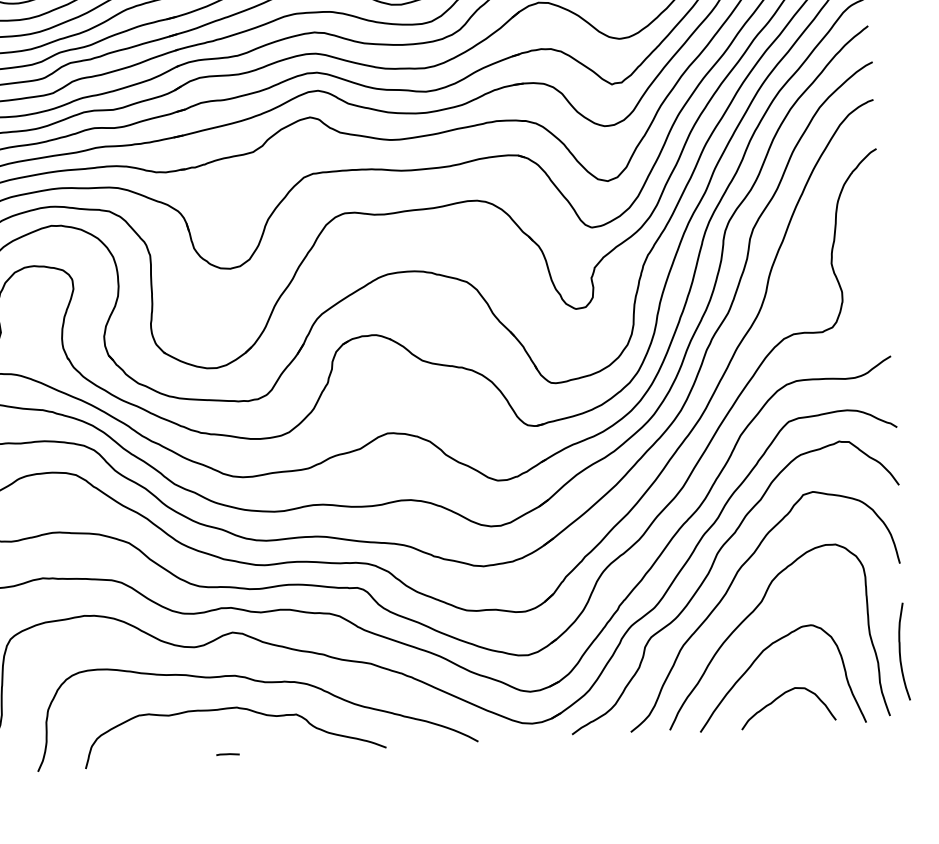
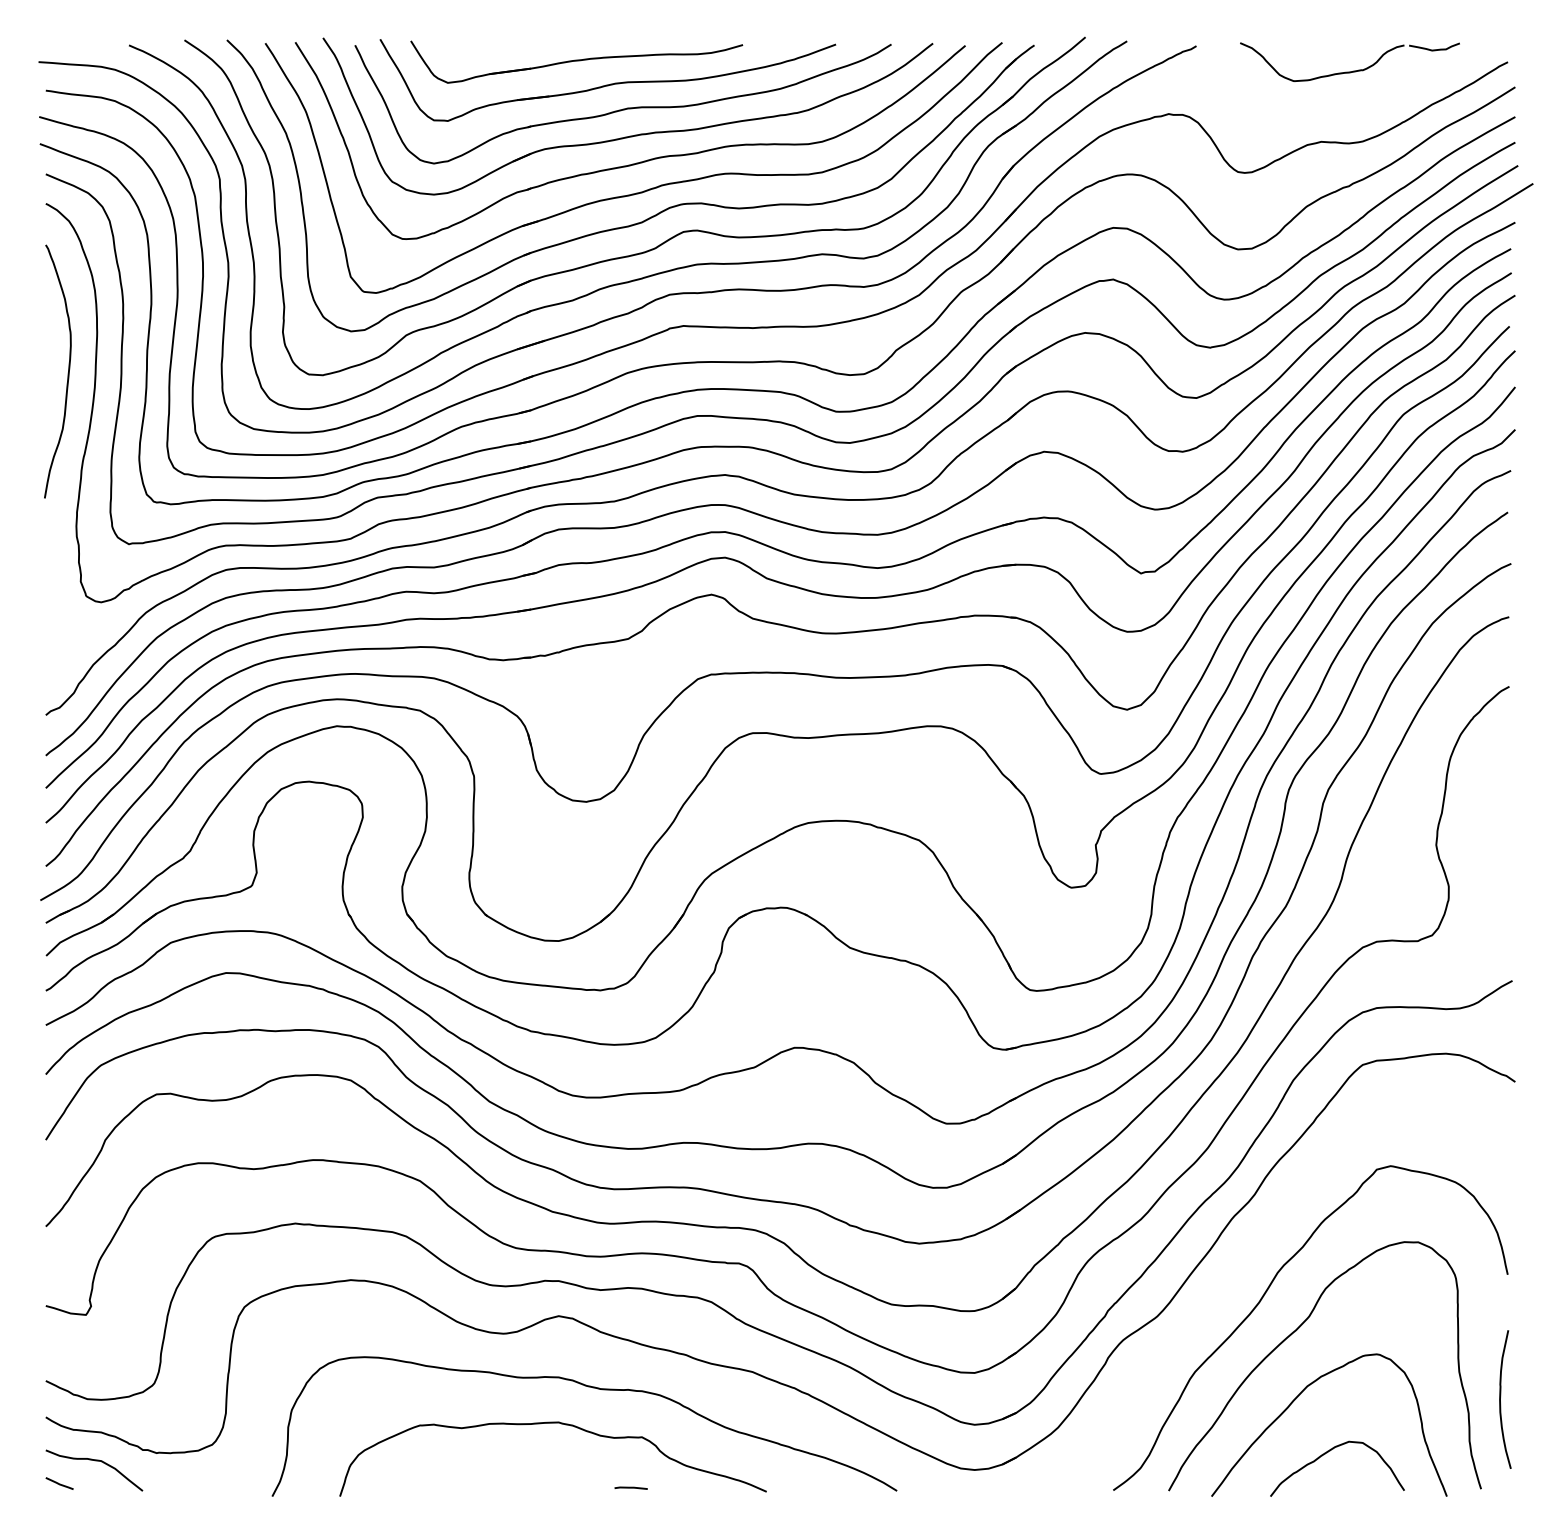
curve: (708, 574) -> (1236, 1274), removed
line: (227, 754) -> (630, 1487), moved

